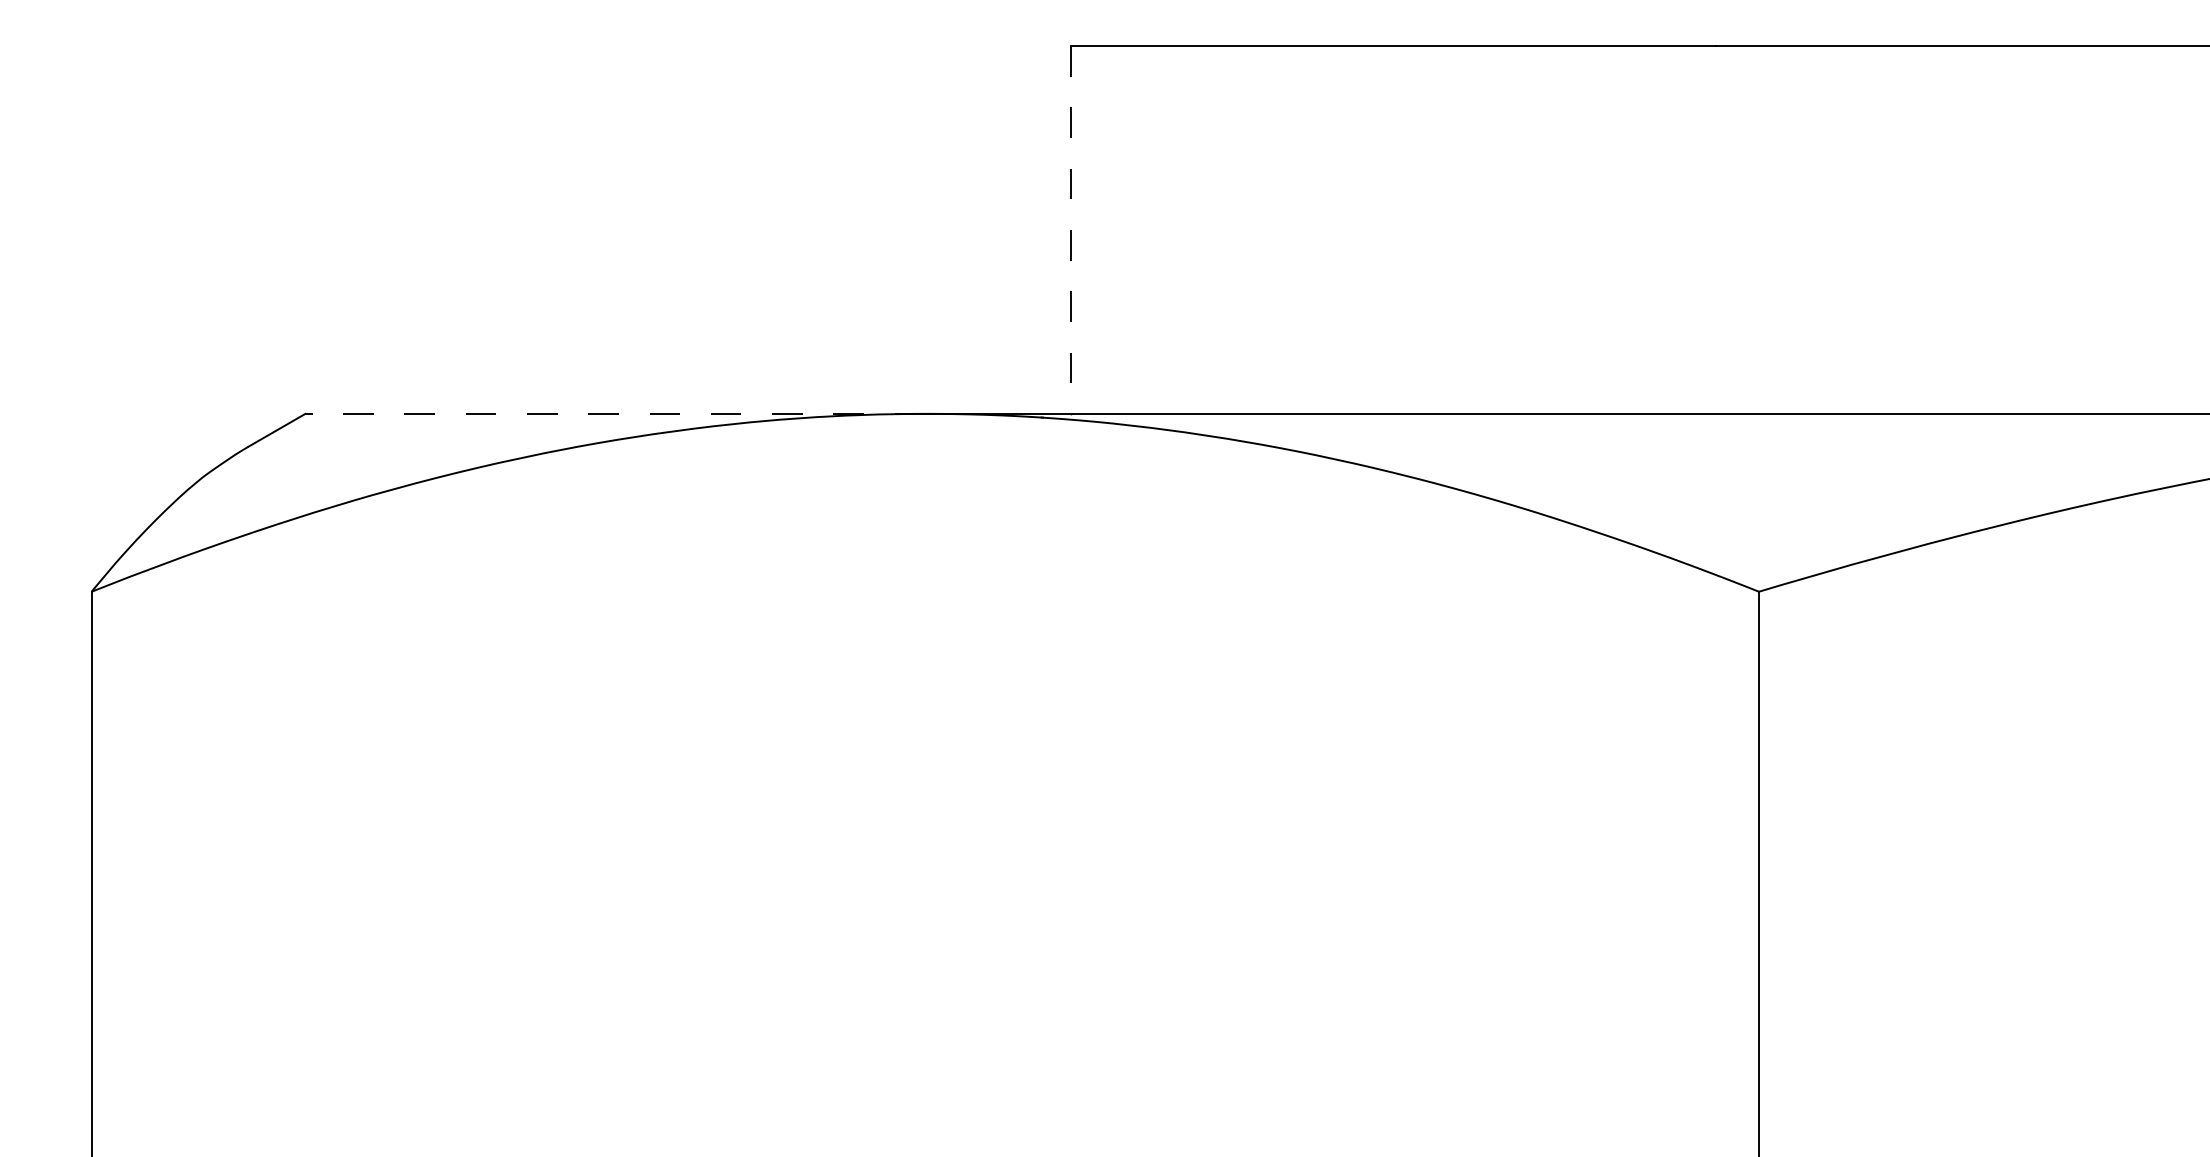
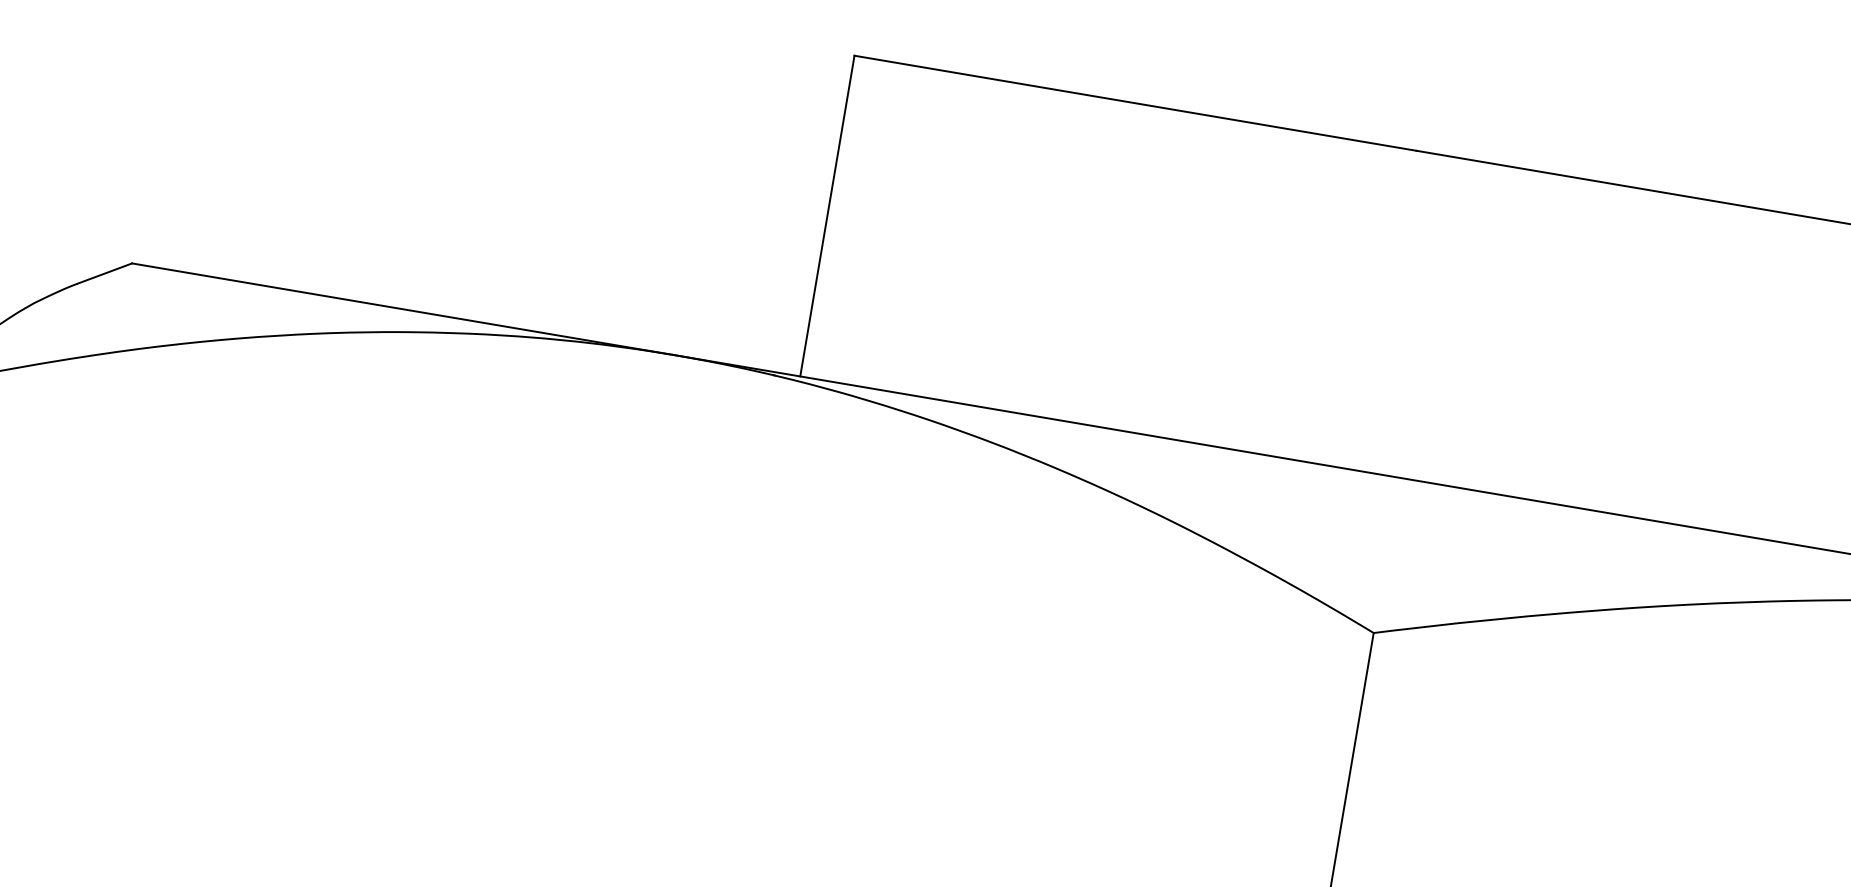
line: (1071, 230) -> (827, 216), dashed -> solid
line: (615, 413) -> (402, 308), dashed -> solid

